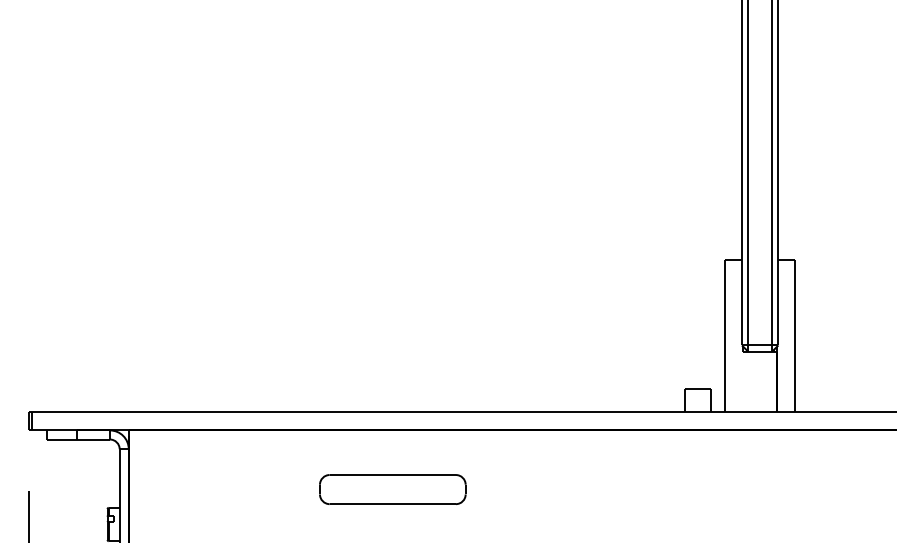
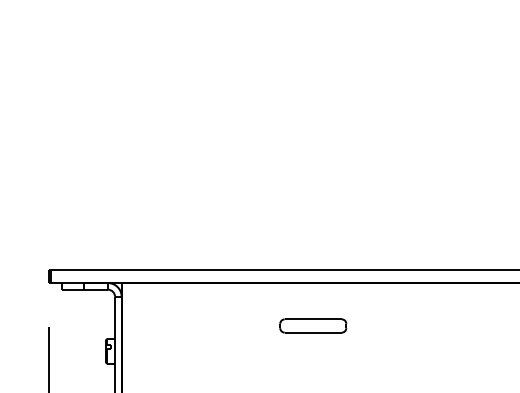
part: (392, 489) -> (313, 325), size x0.62

